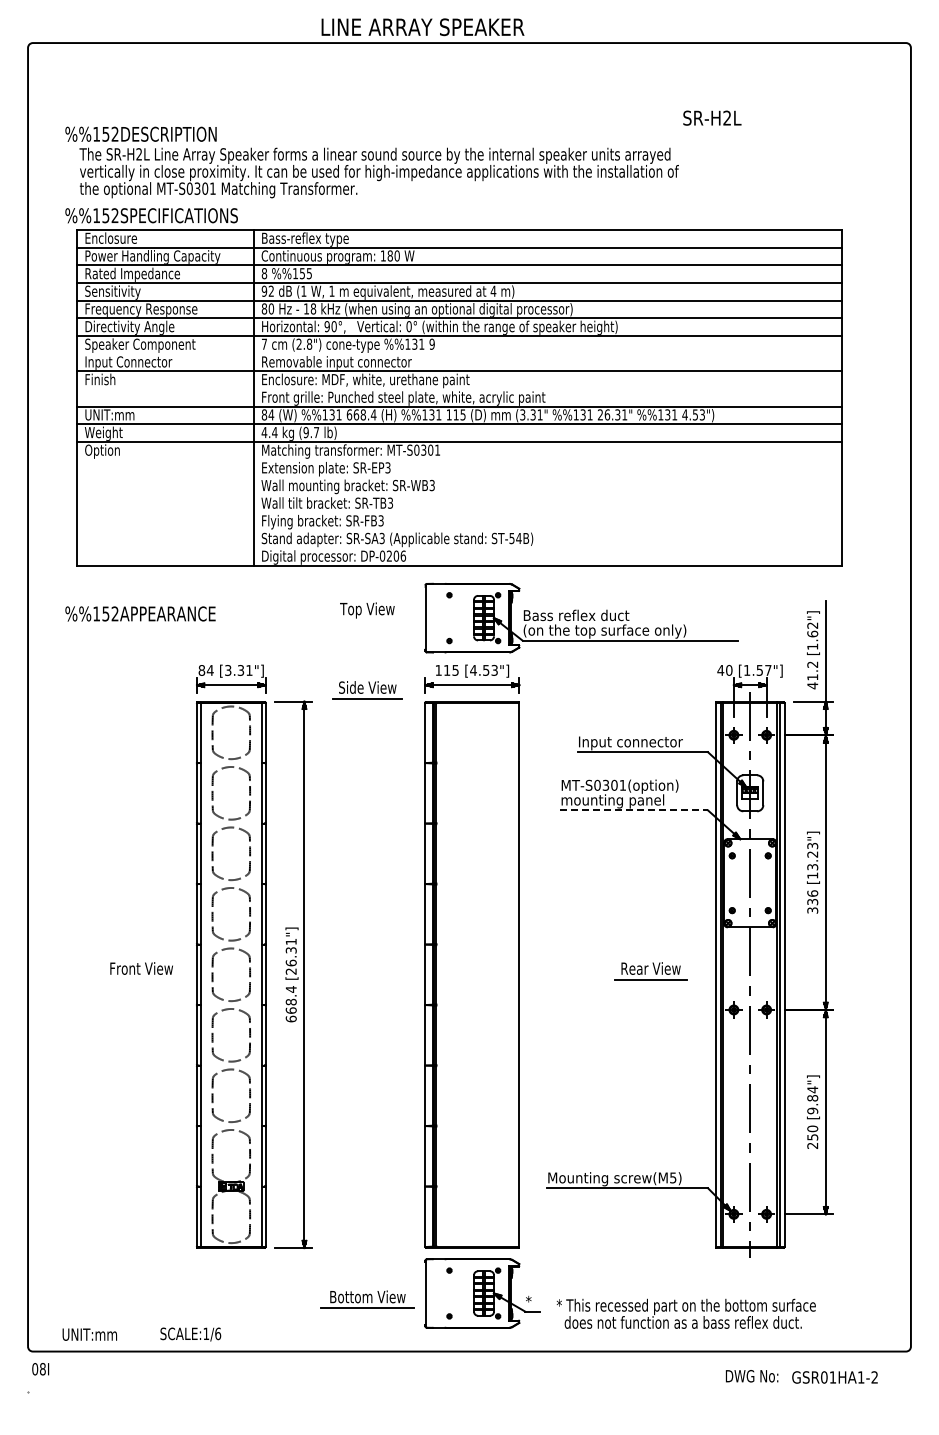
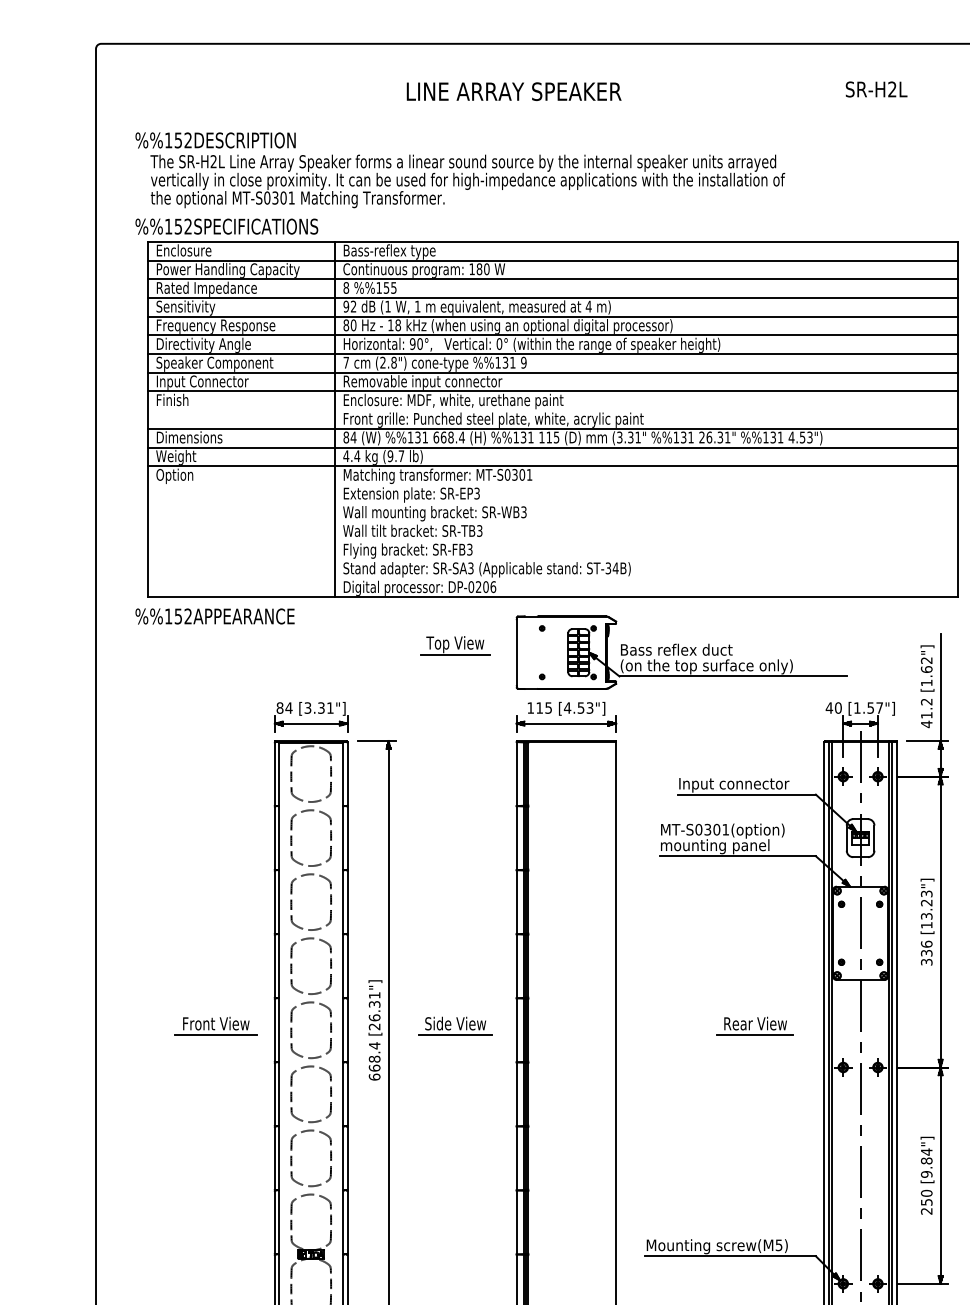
text: (422, 27) -> (513, 91), moved
text: (712, 117) -> (876, 88), moved
line: (459, 353) -> (552, 372), added
text: (116, 414) -> (189, 437), UNIT:mm -> Dimensions
text: (511, 537) -> (607, 567), ST-54B) -> ST-34B)
text: (140, 613) -> (215, 616), moved
line: (367, 620) -> (455, 655), added
part: (367, 690) -> (455, 1026), moved
line: (634, 810) -> (738, 856), dashed -> solid
line: (141, 979) -> (216, 1035), added

